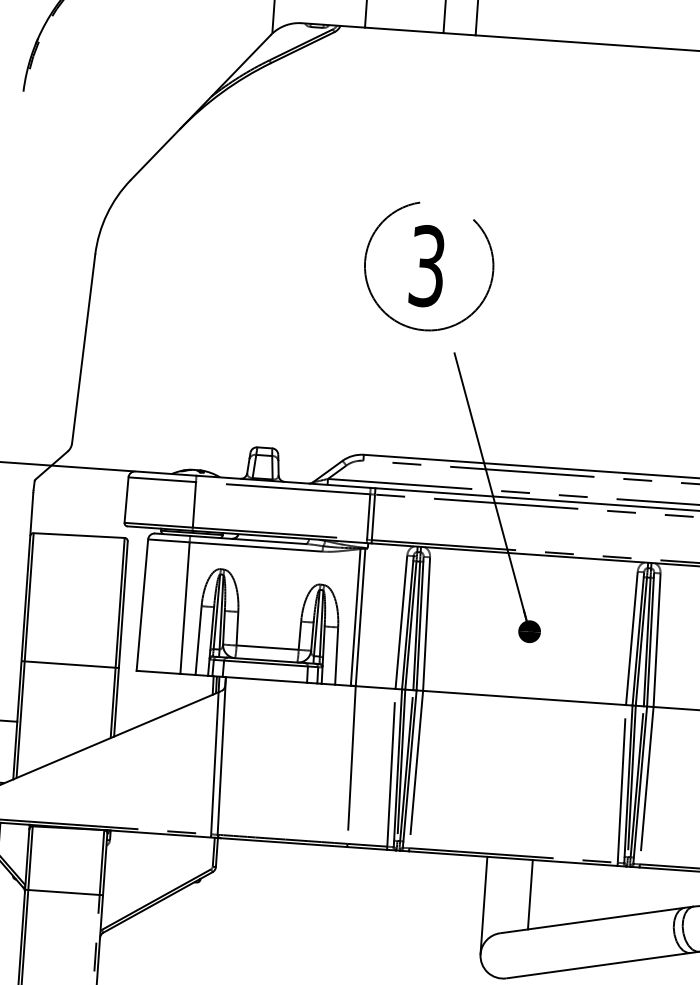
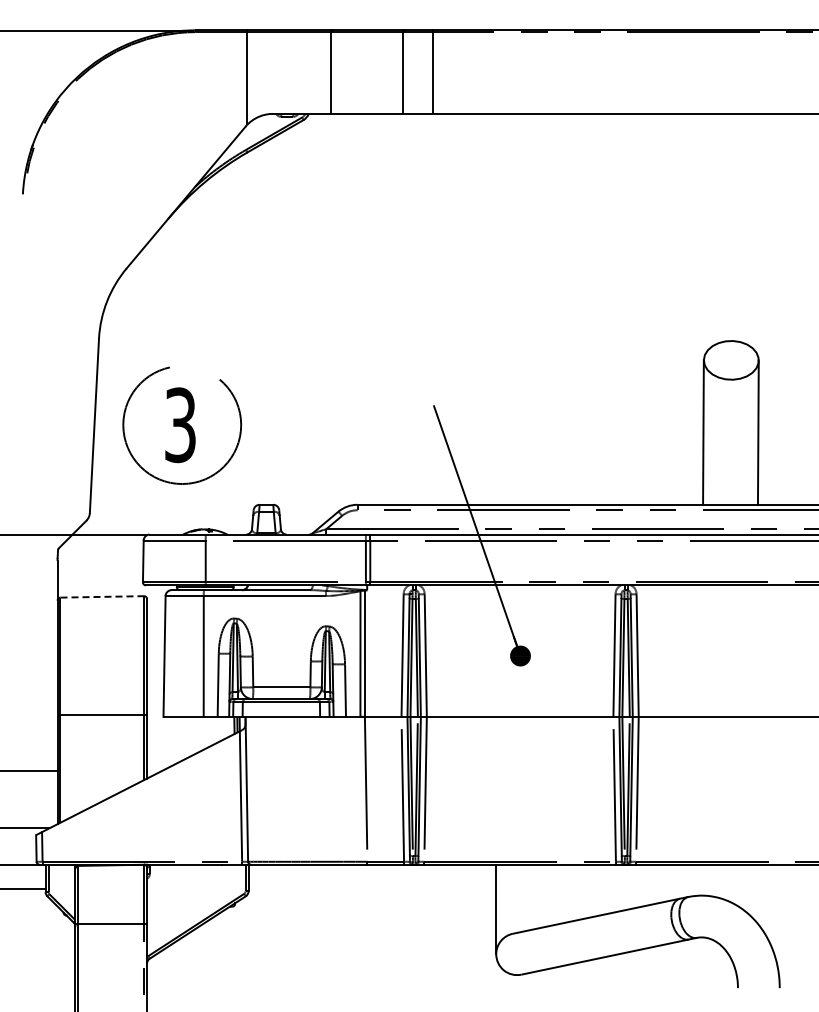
part: (429, 266) -> (182, 425), moved
line: (79, 535) -> (102, 596), solid -> dashed
line: (530, 894) -> (538, 896), removed

